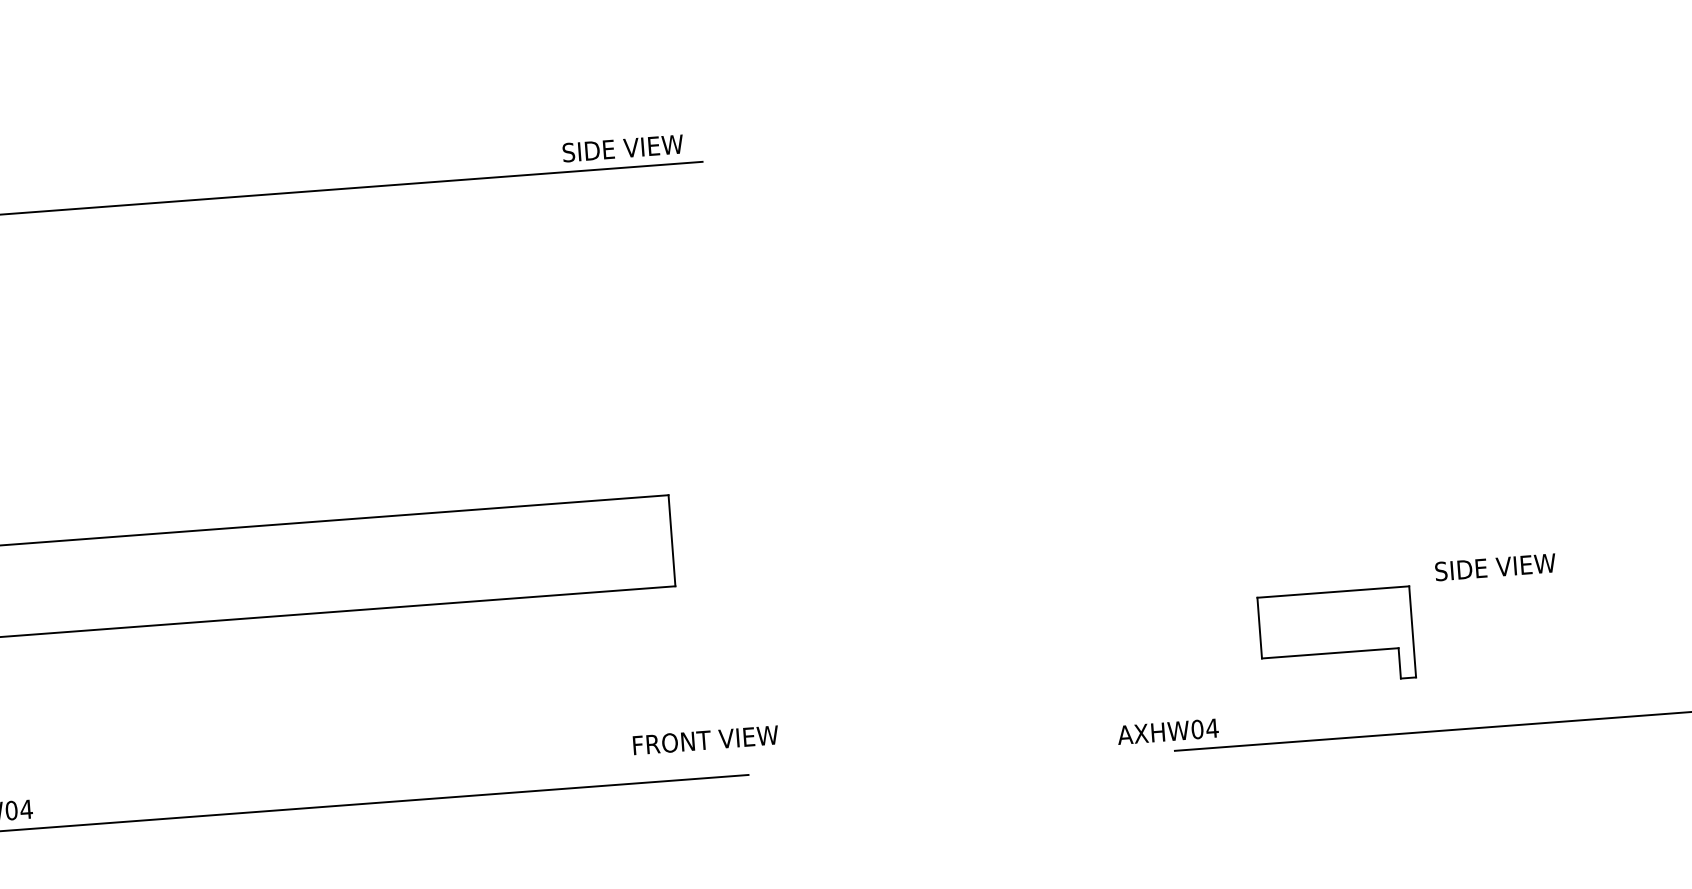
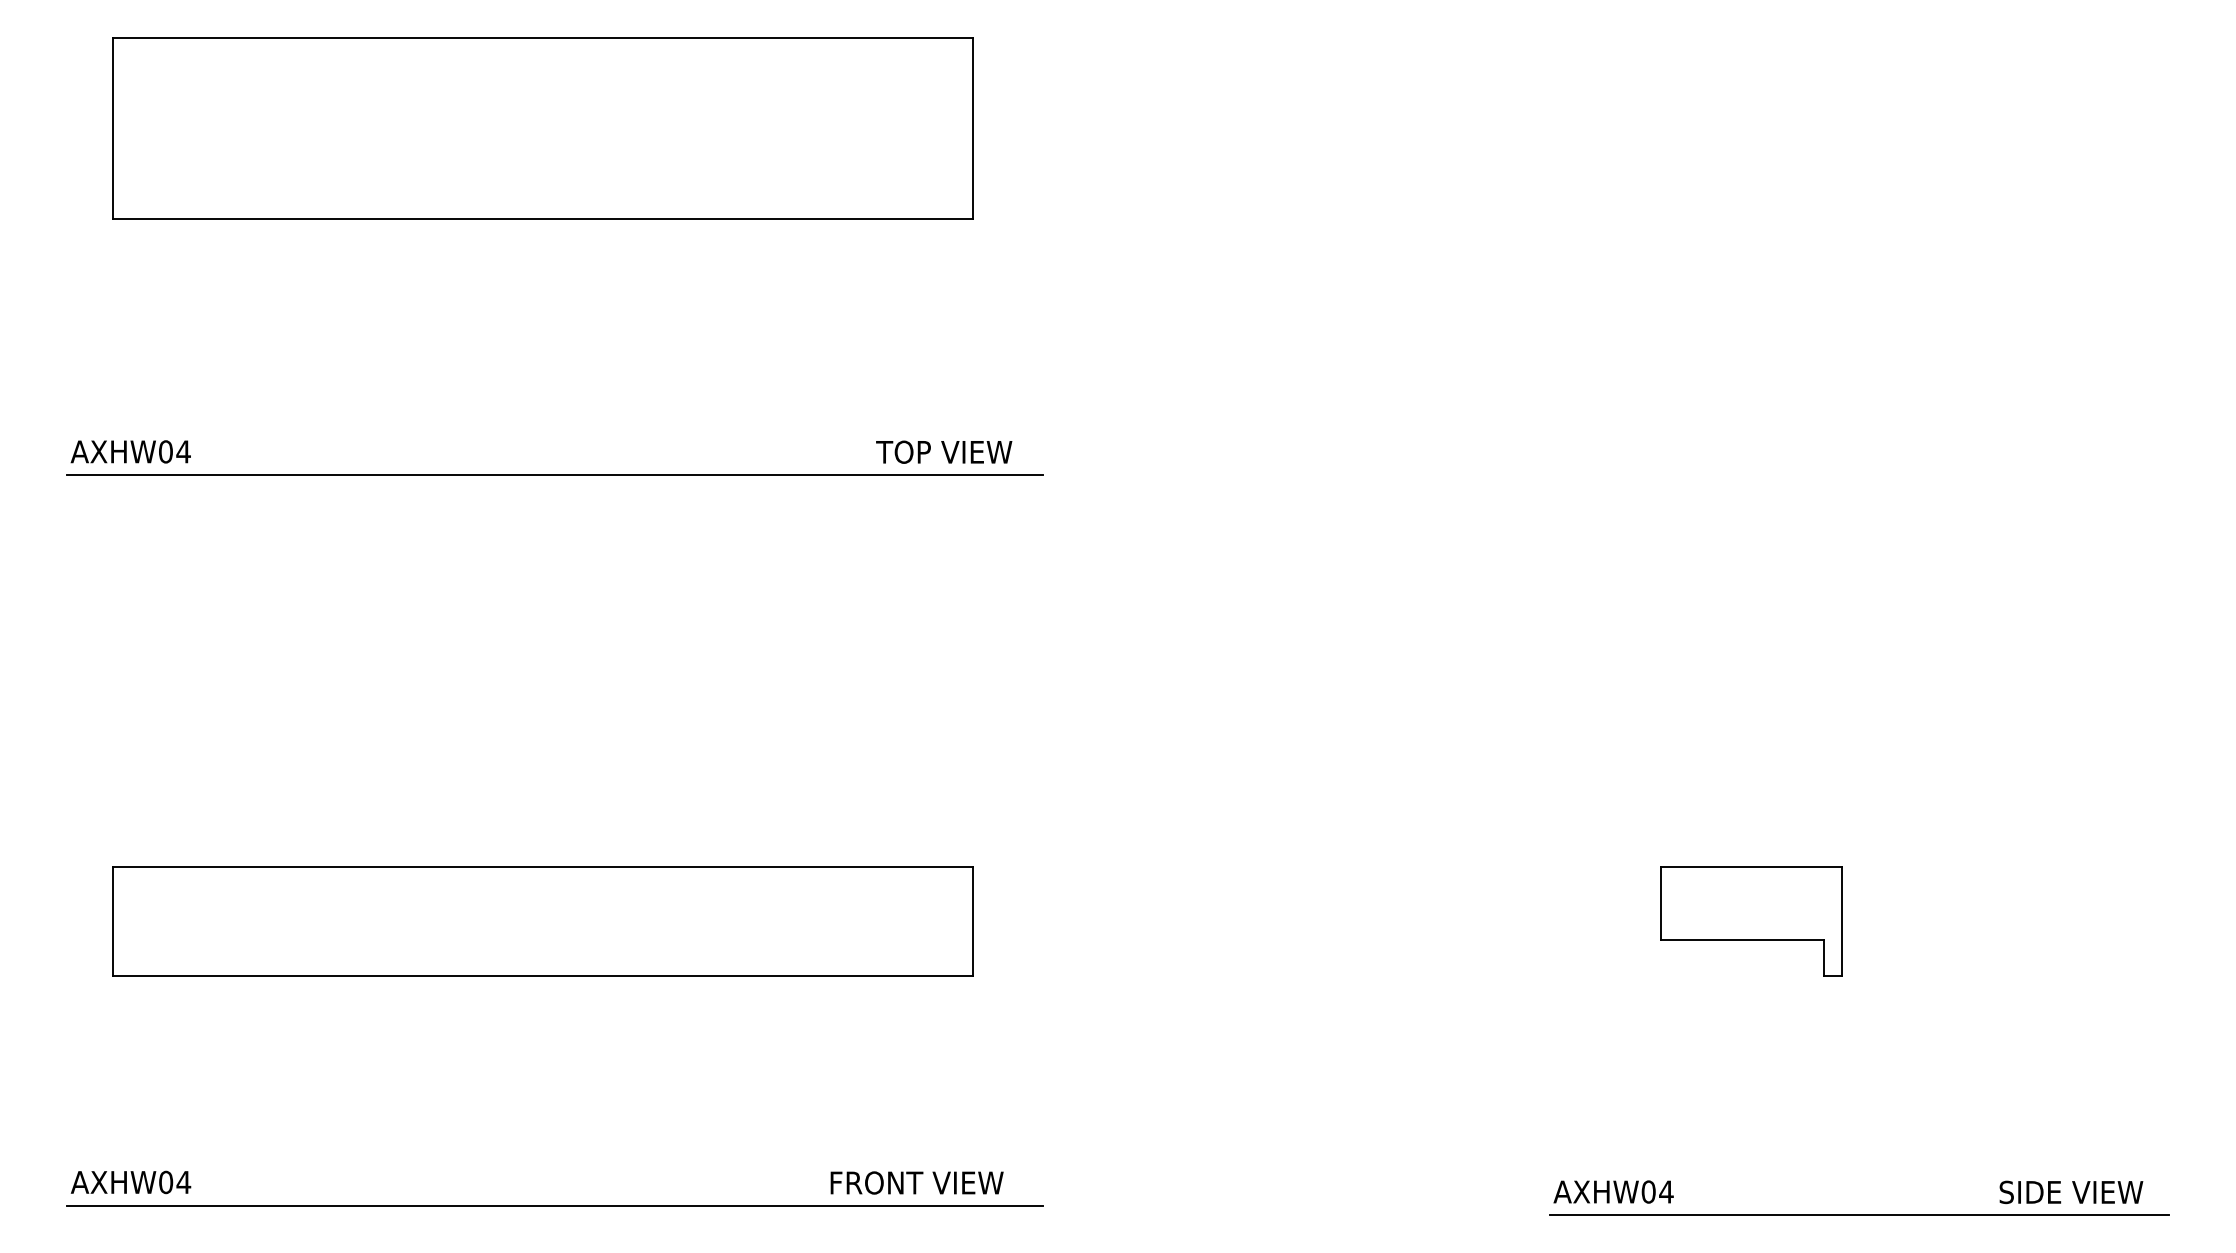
text: (622, 147) -> (948, 451), SIDE VIEW -> TOP VIEW
text: (1495, 567) -> (2071, 1192), moved
part: (1336, 637) -> (1751, 921), moved
text: (1167, 731) -> (1613, 1191), moved
text: (705, 739) -> (916, 1182), moved

